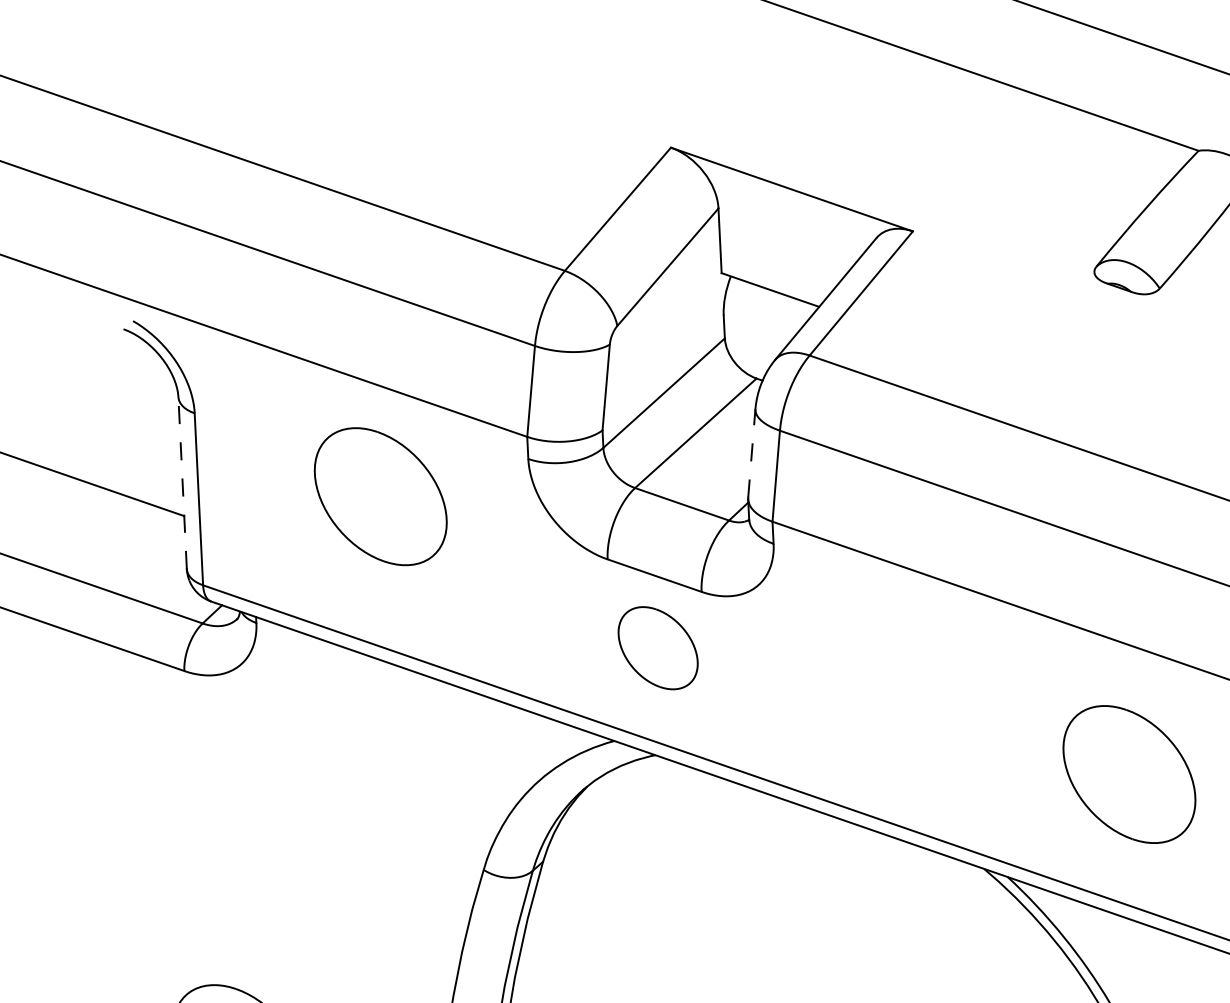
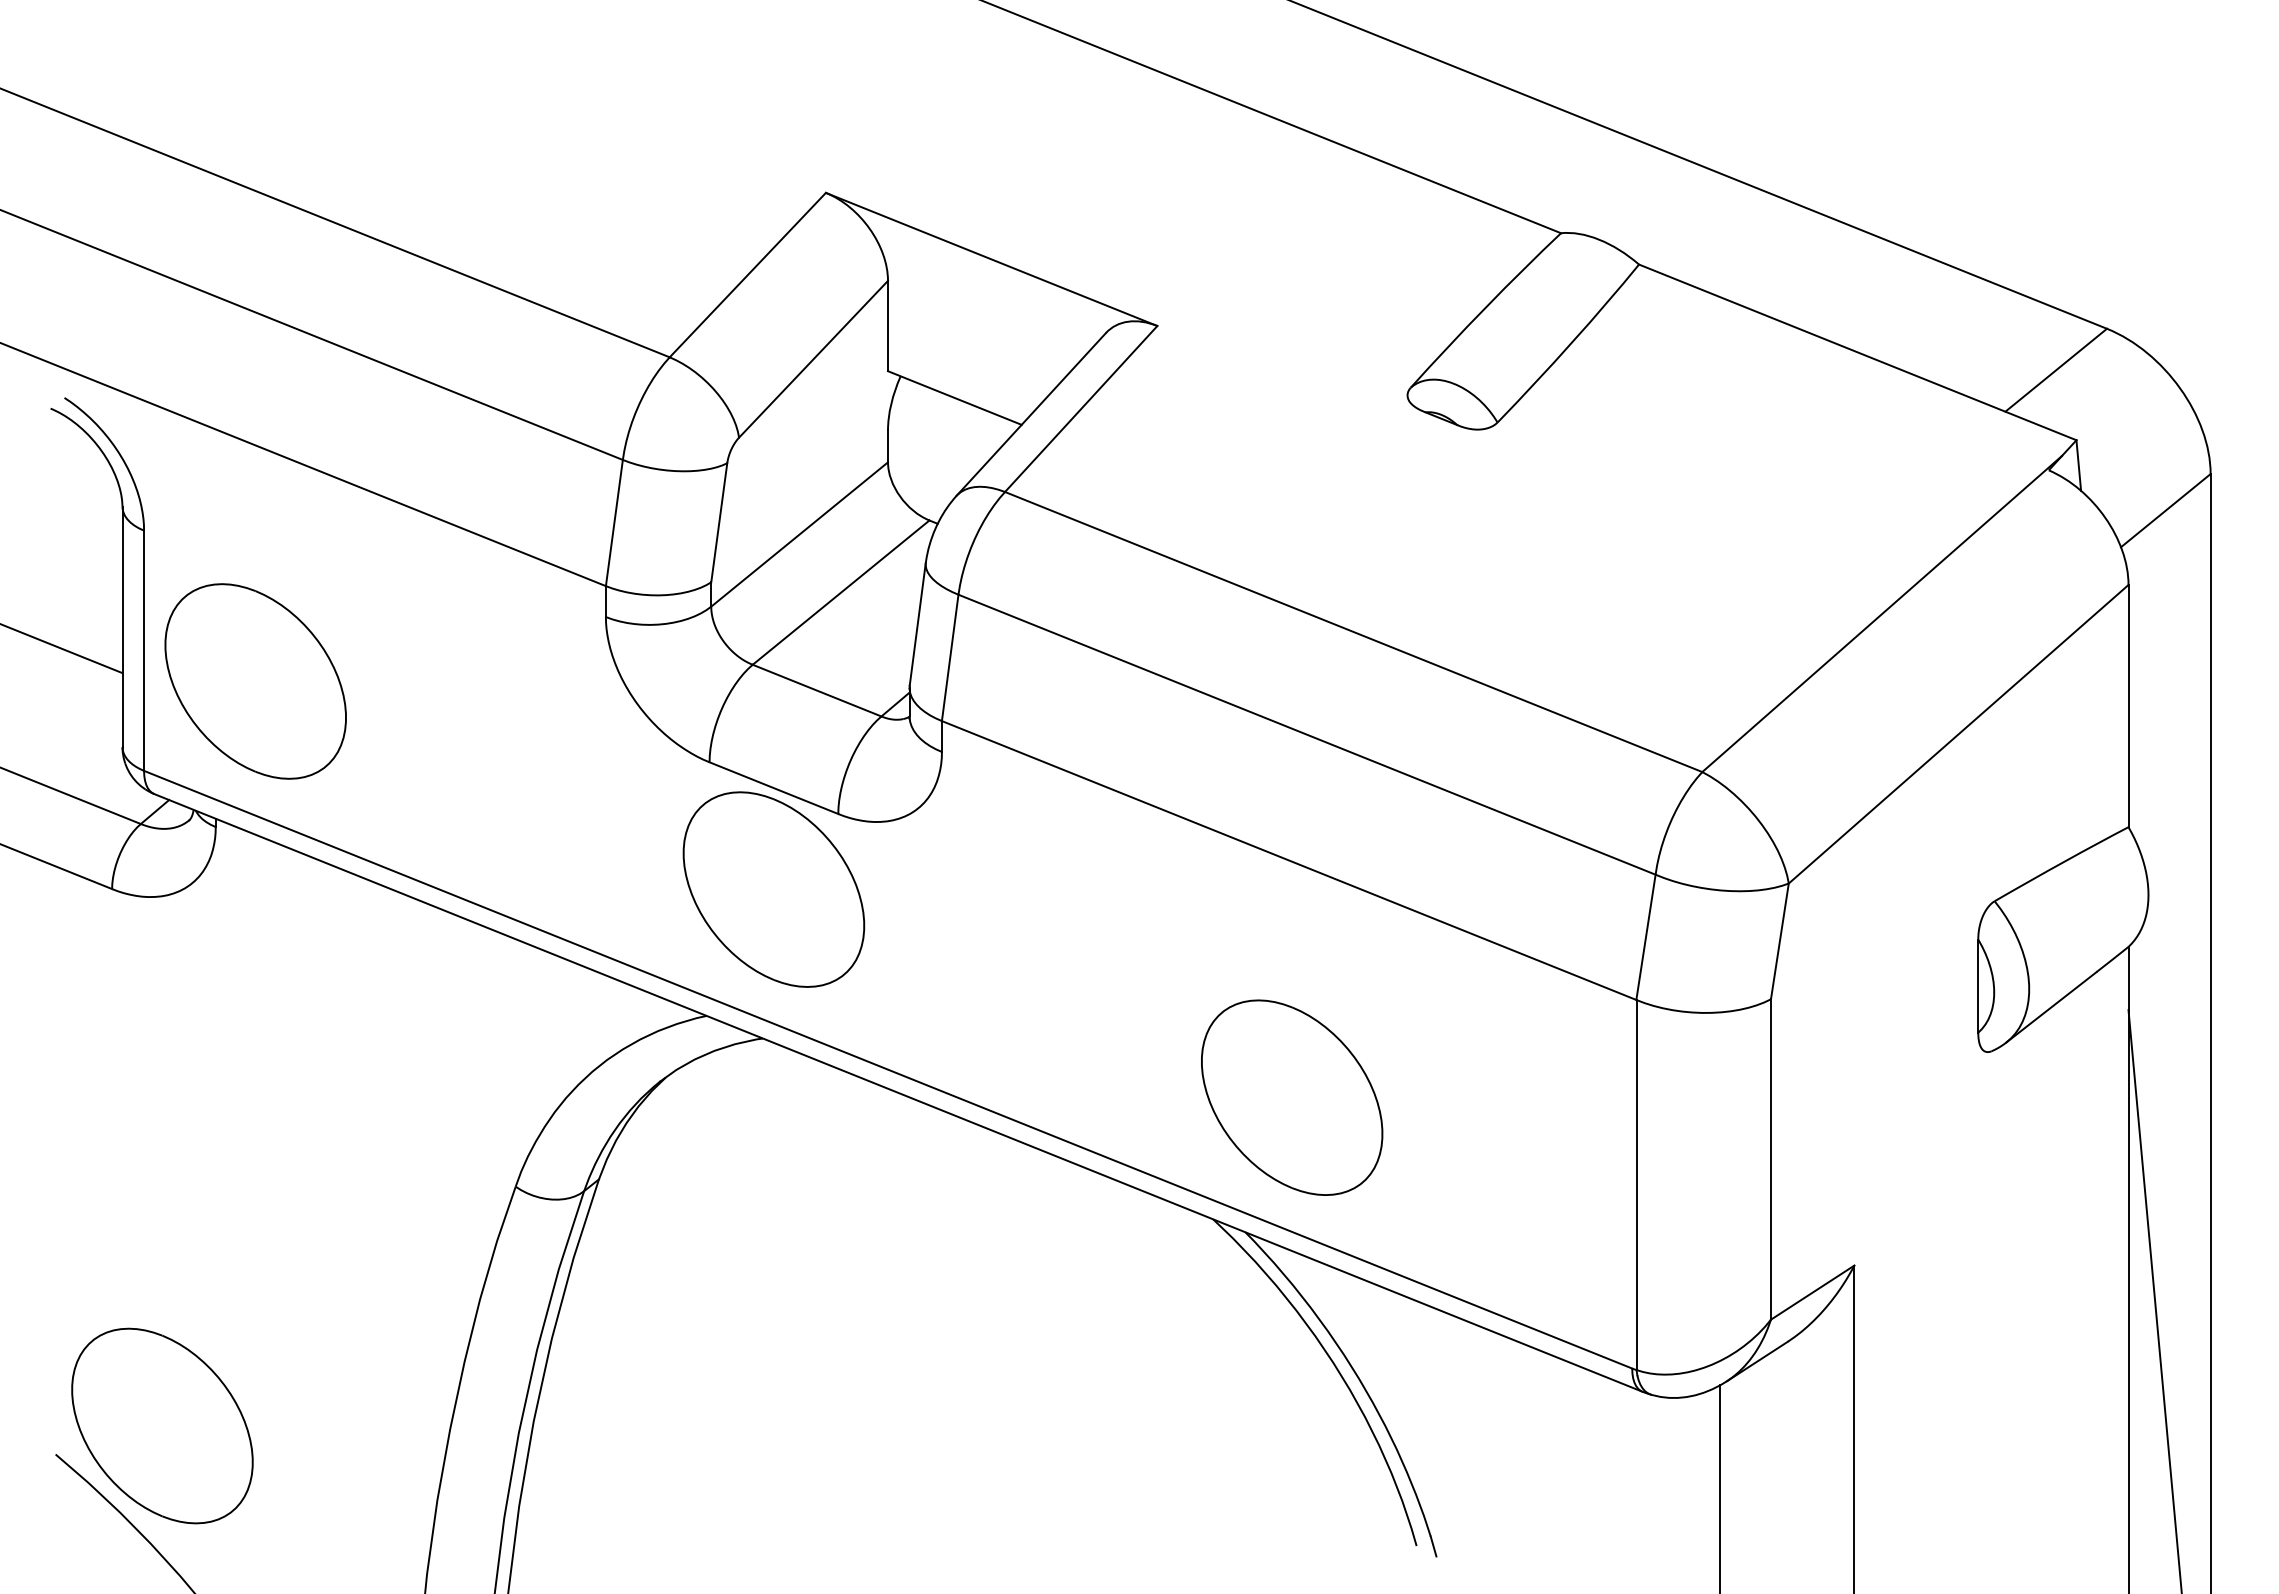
line: (751, 453) -> (917, 624), dashed -> solid
line: (182, 482) -> (122, 626), dashed -> solid
part: (380, 496) -> (255, 681), moved
part: (657, 648) -> (773, 889), size x1.67
part: (1129, 774) -> (1292, 1097), moved

